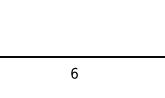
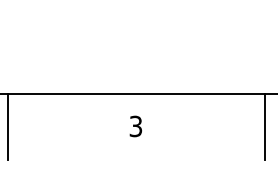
text: (74, 72) -> (135, 124), 6 -> 3
line: (8, 73) -> (7, 126), added
line: (140, 73) -> (264, 126), added

